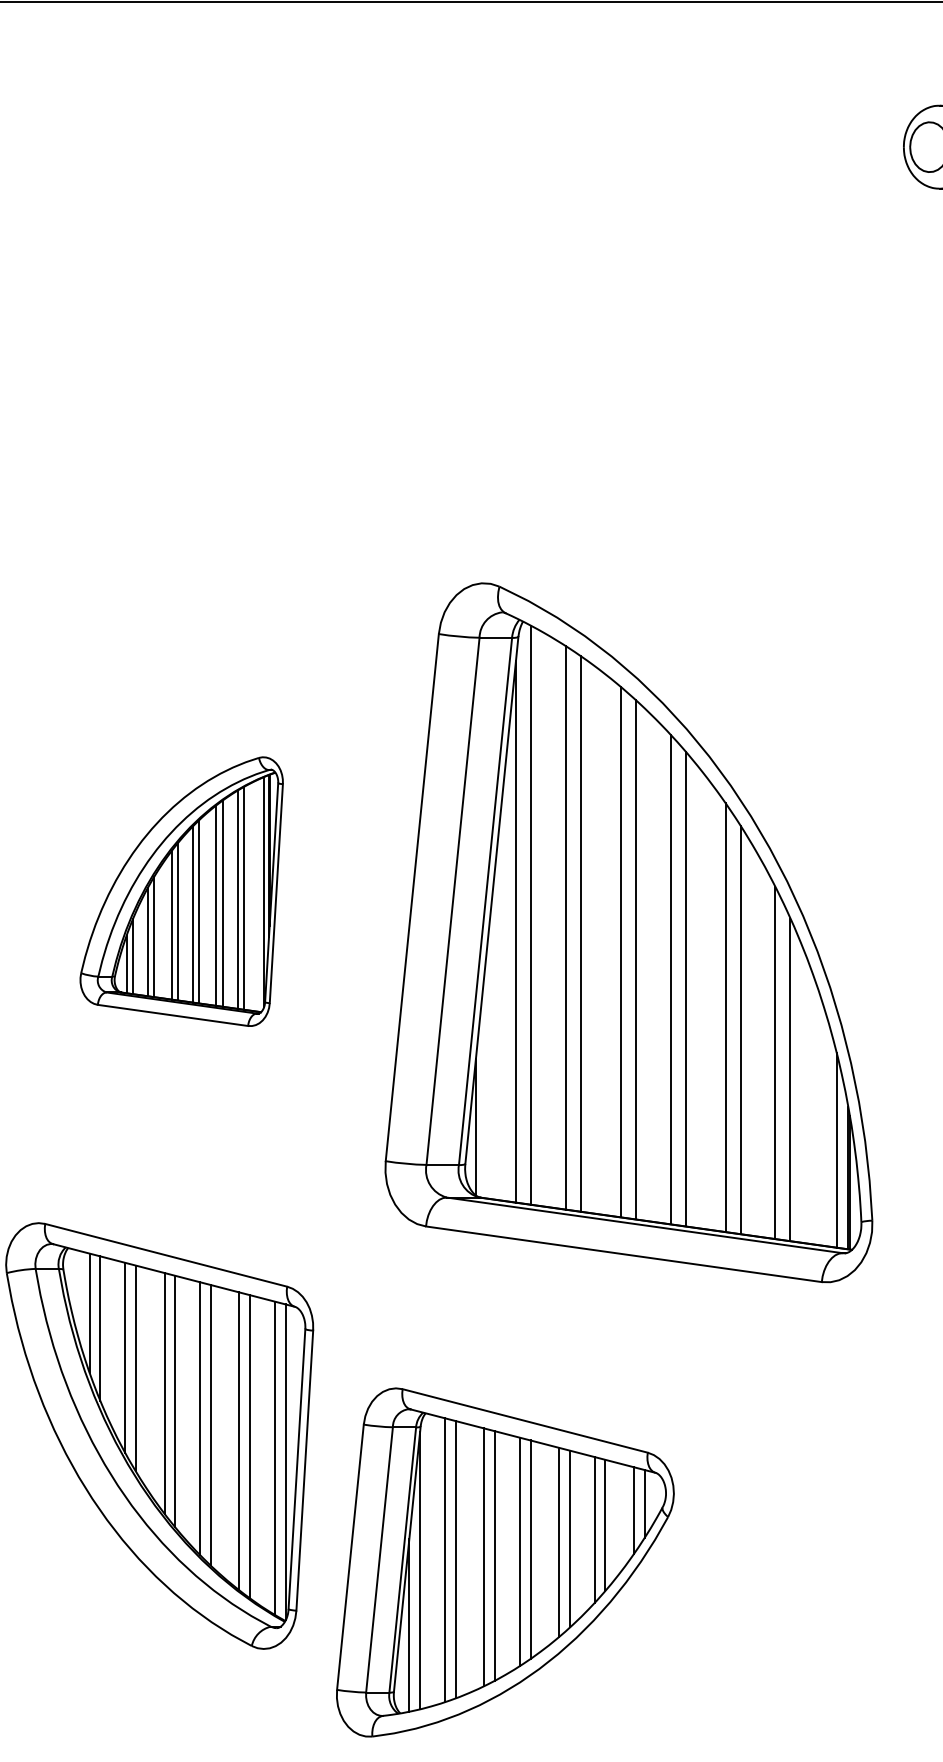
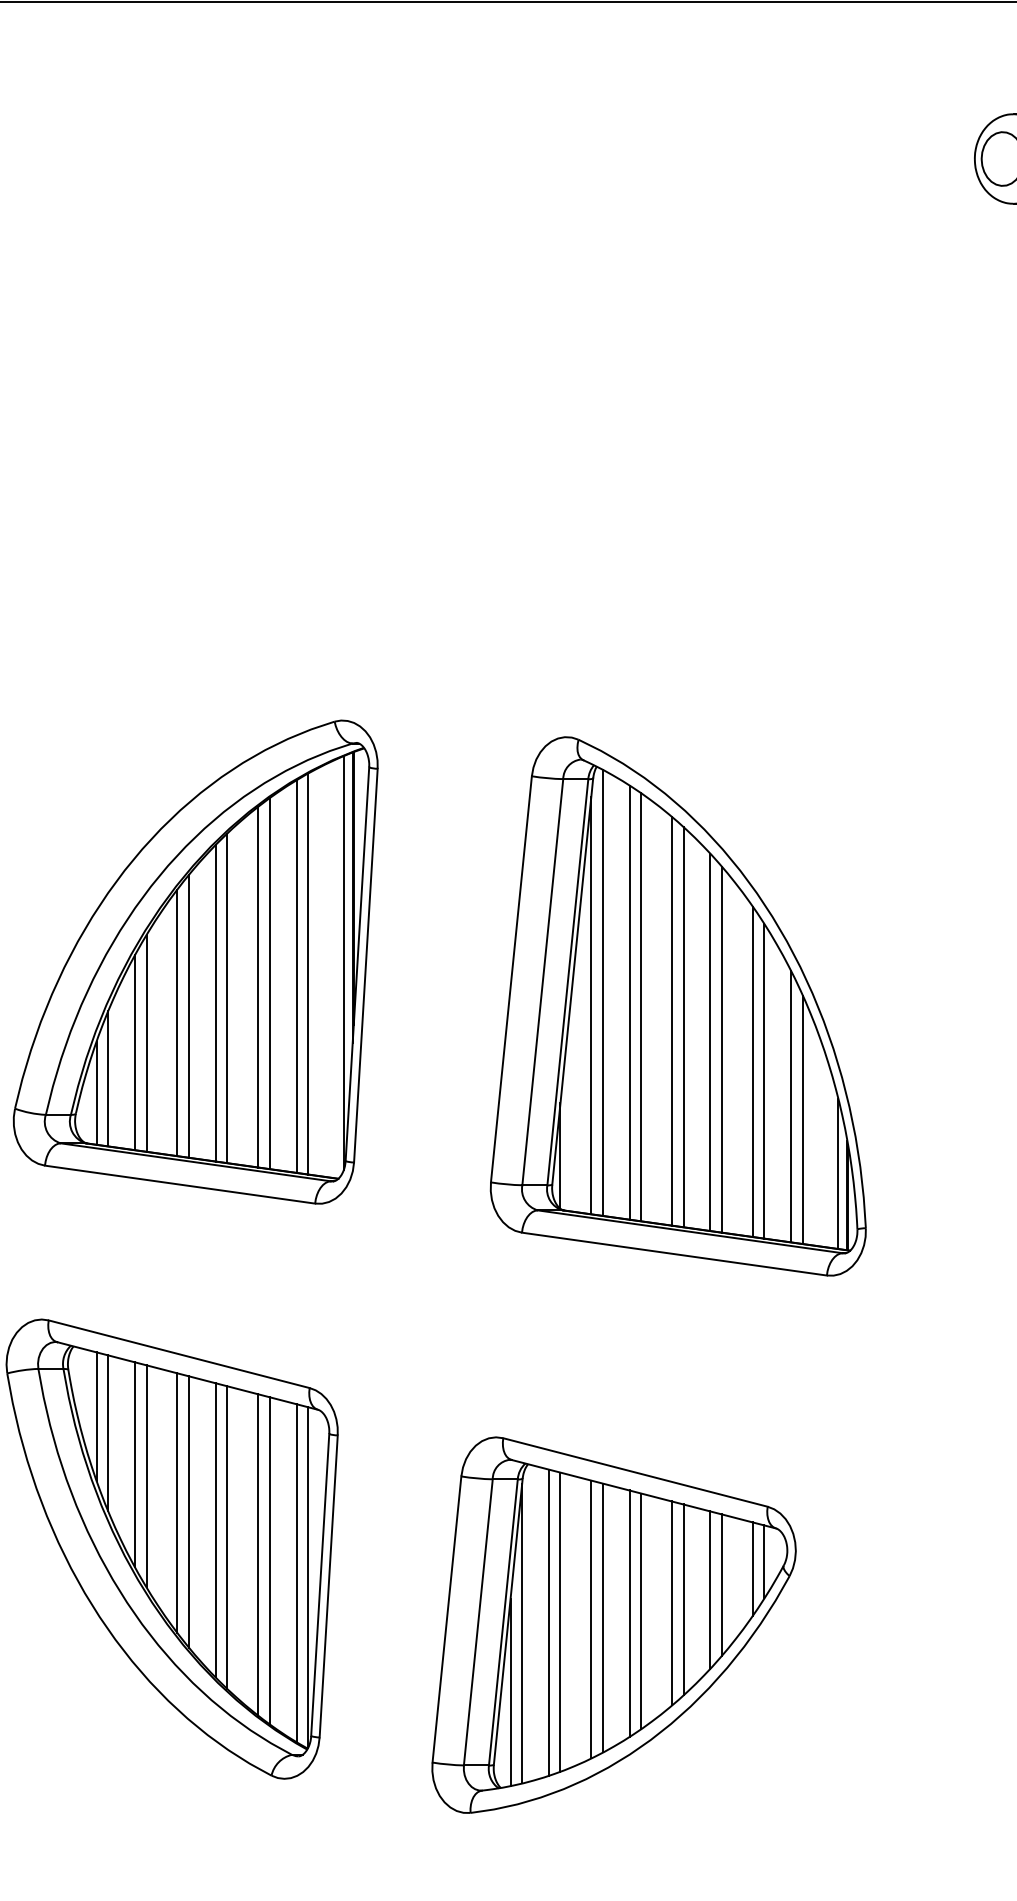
part: (181, 891) -> (195, 961), size x1.67
part: (628, 932) -> (677, 1006), size x0.71
part: (505, 1562) -> (614, 1625), moved

